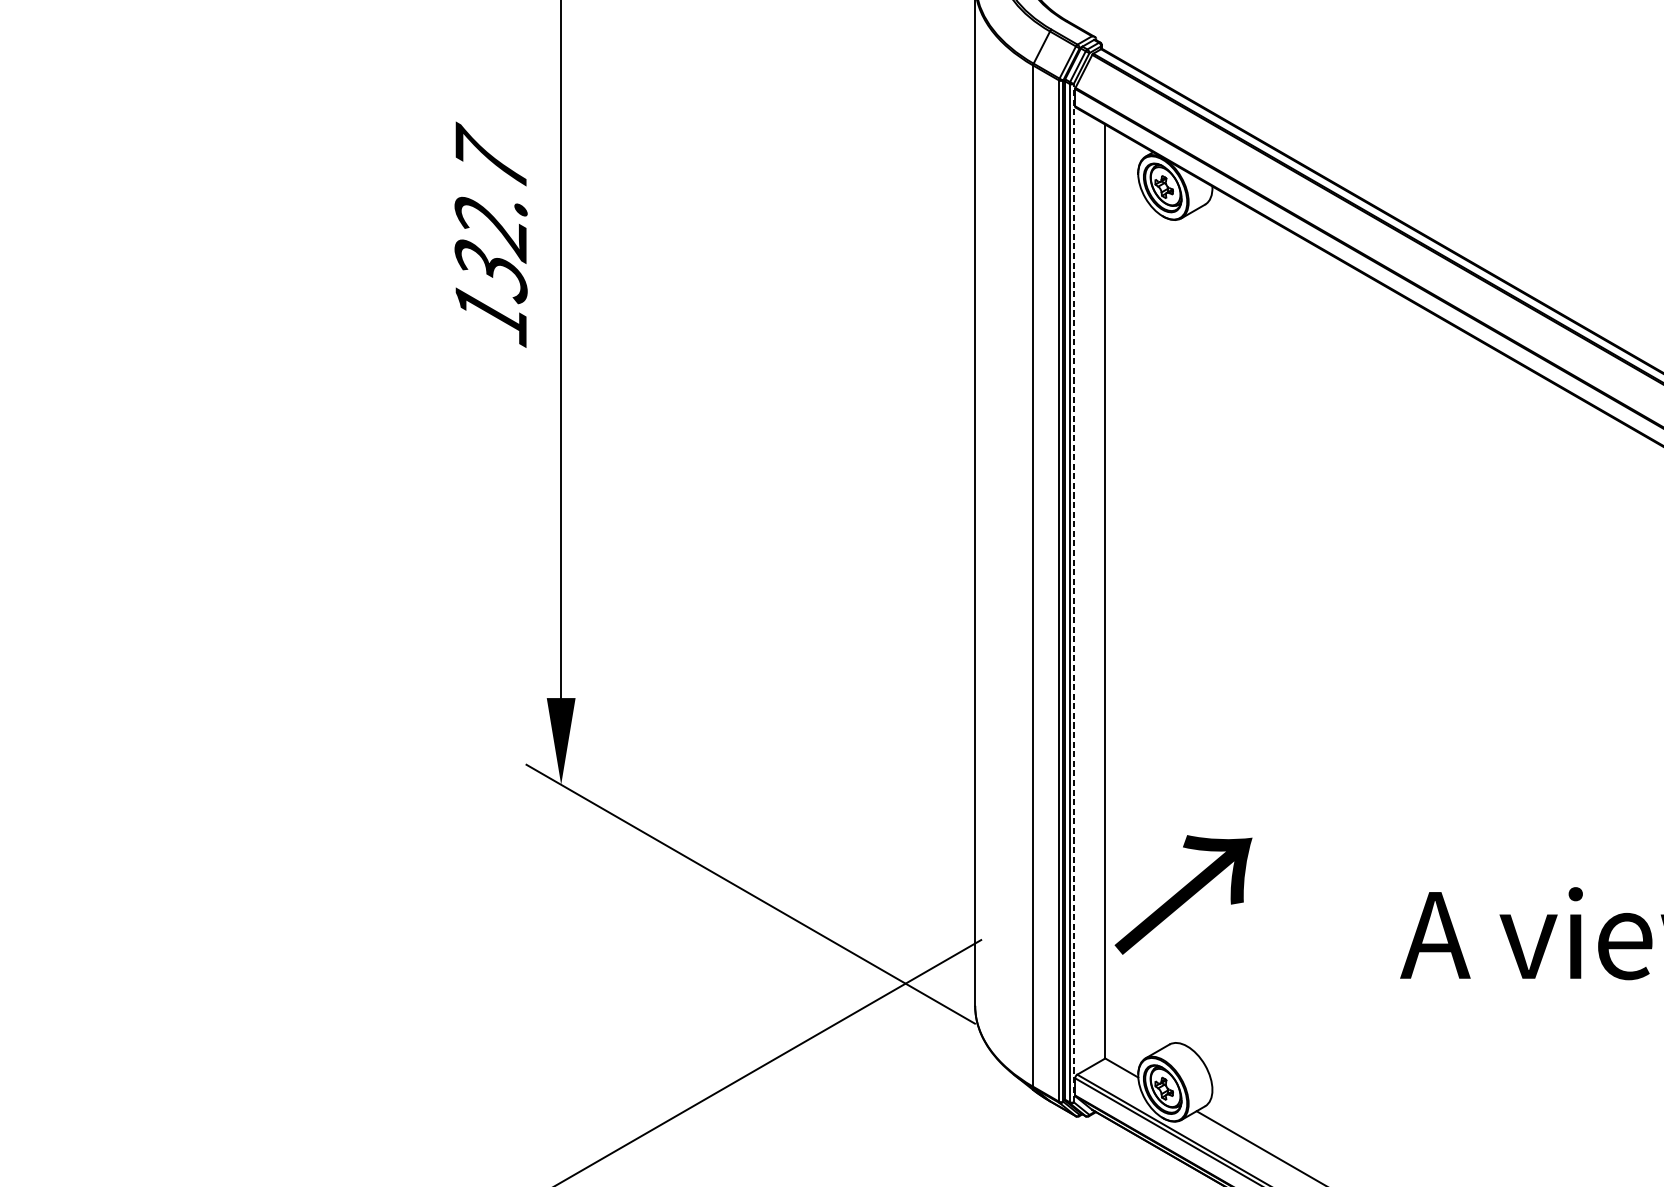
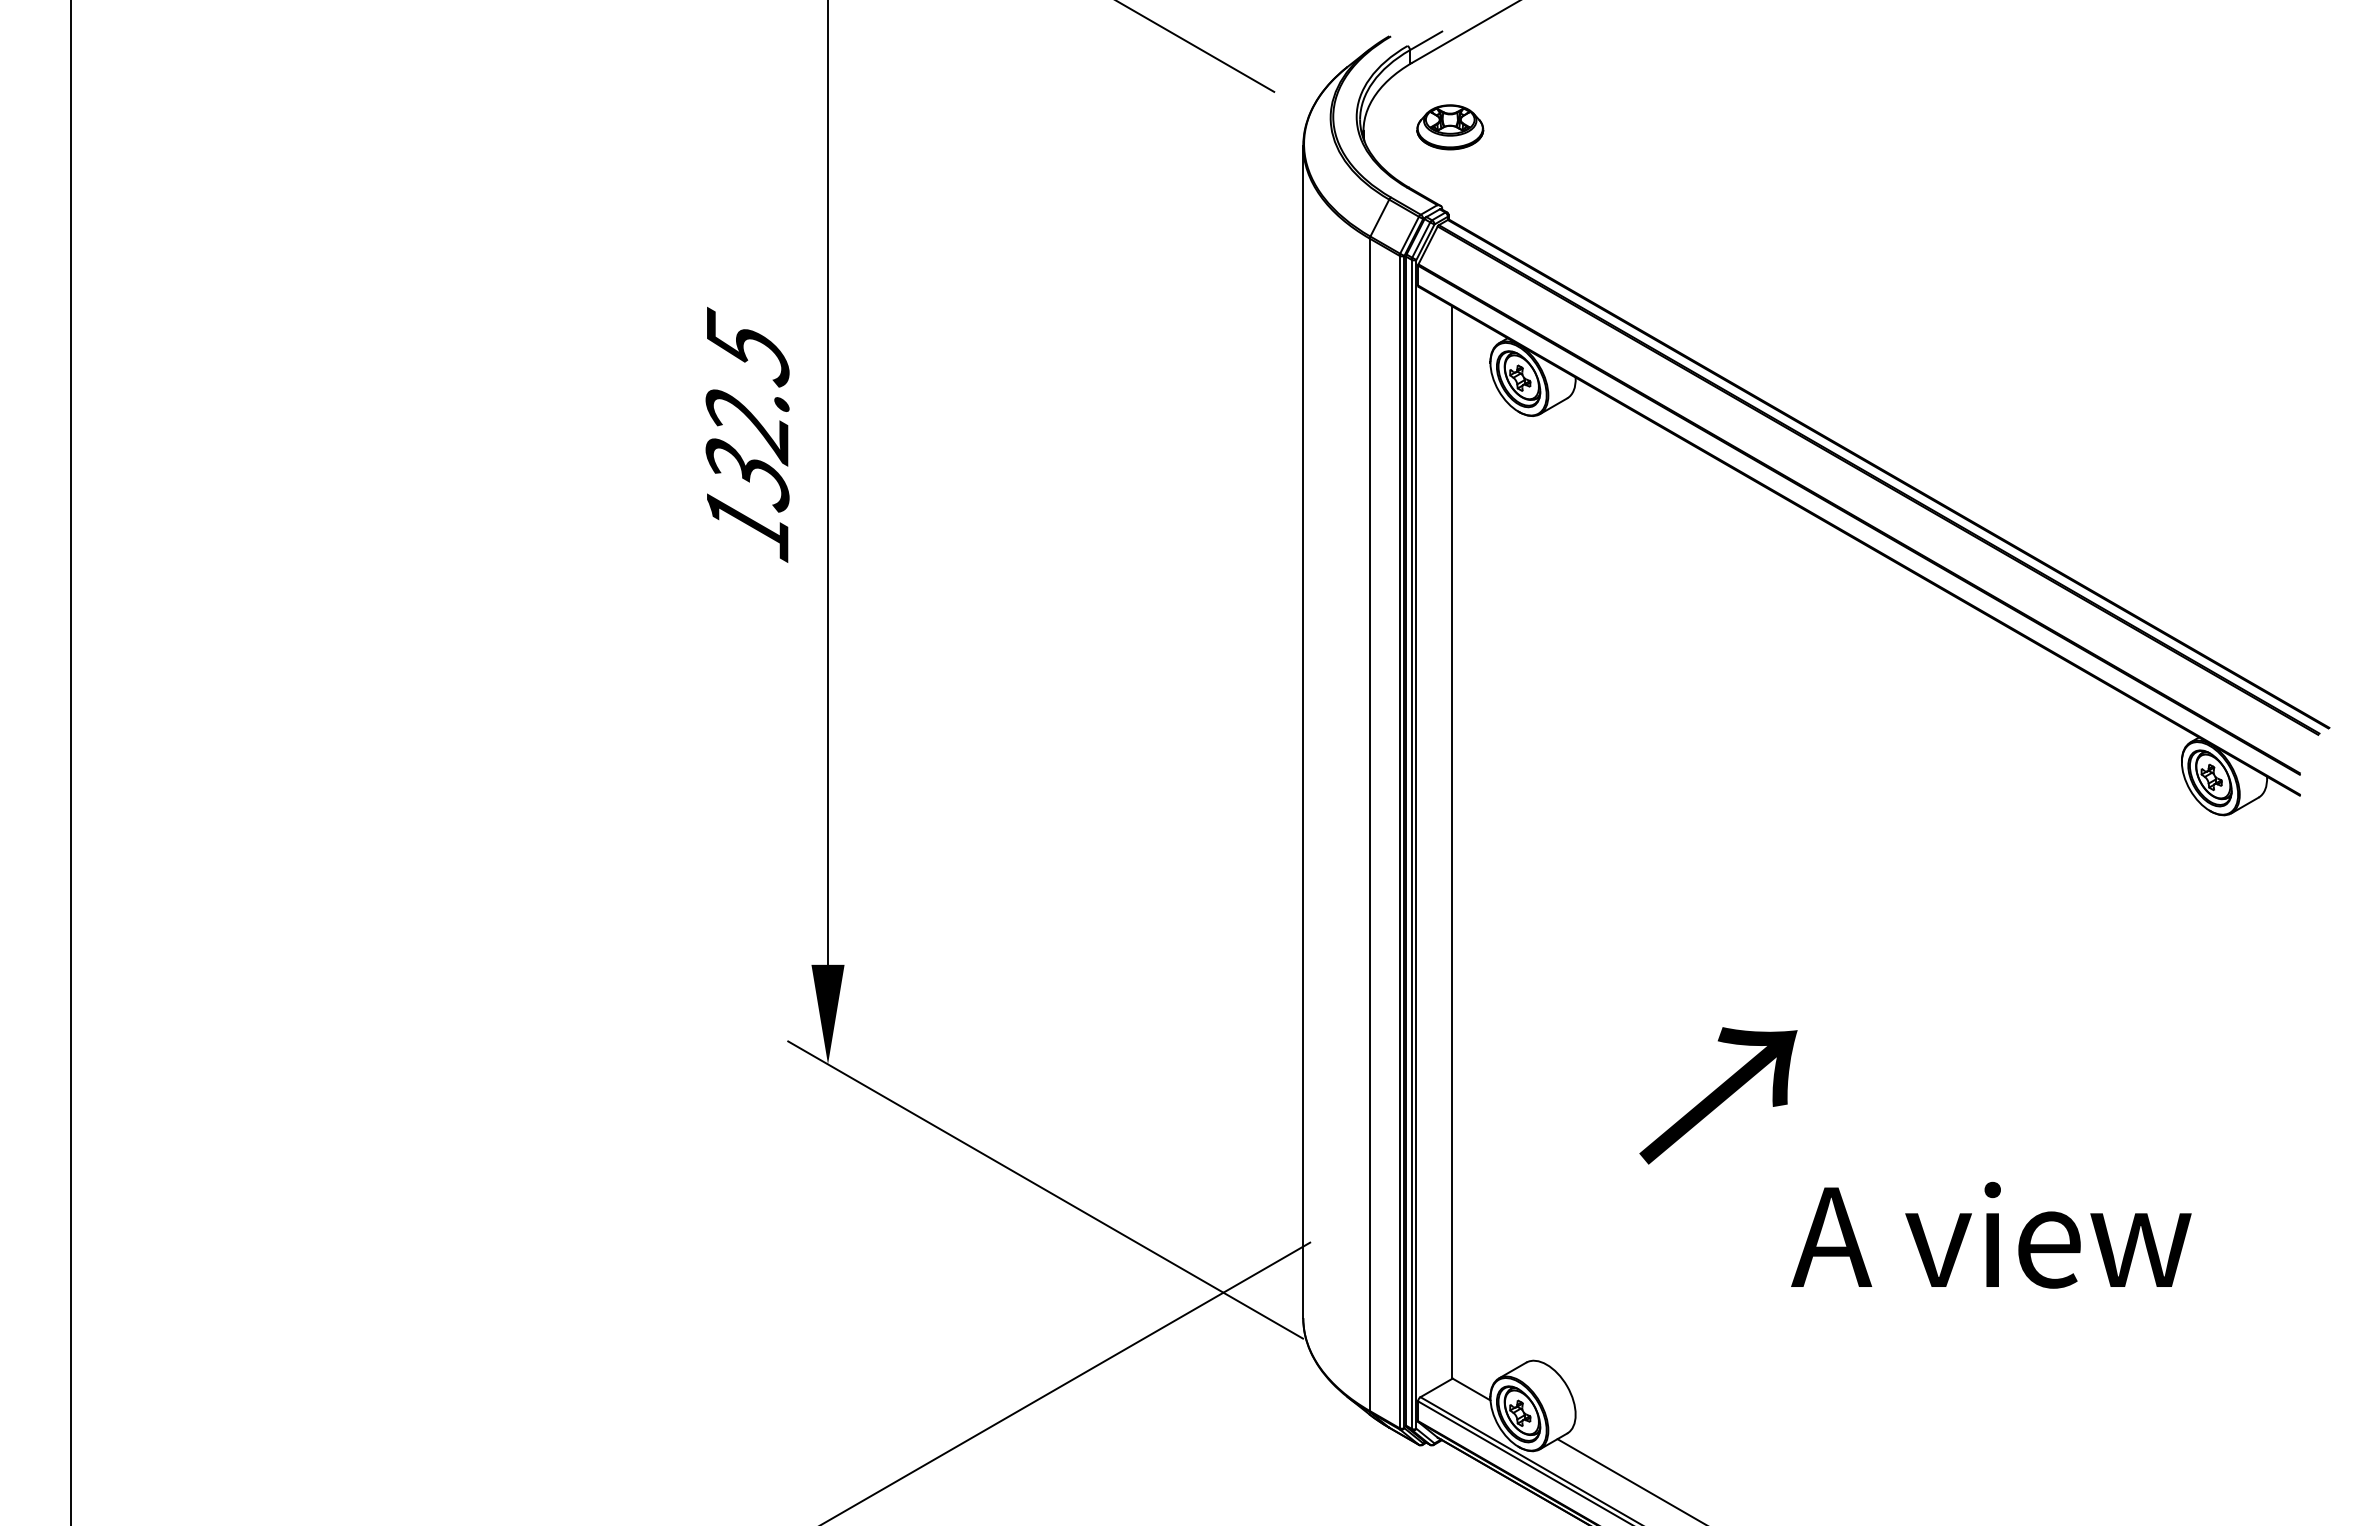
text: (491, 158) -> (748, 345), 132.7 -> 132.5
line: (1073, 592) -> (1416, 843), dashed -> solid
text: (1183, 894) -> (1718, 1095), moved

